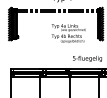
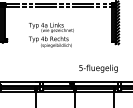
text: (68, 33) -> (51, 35), moved

